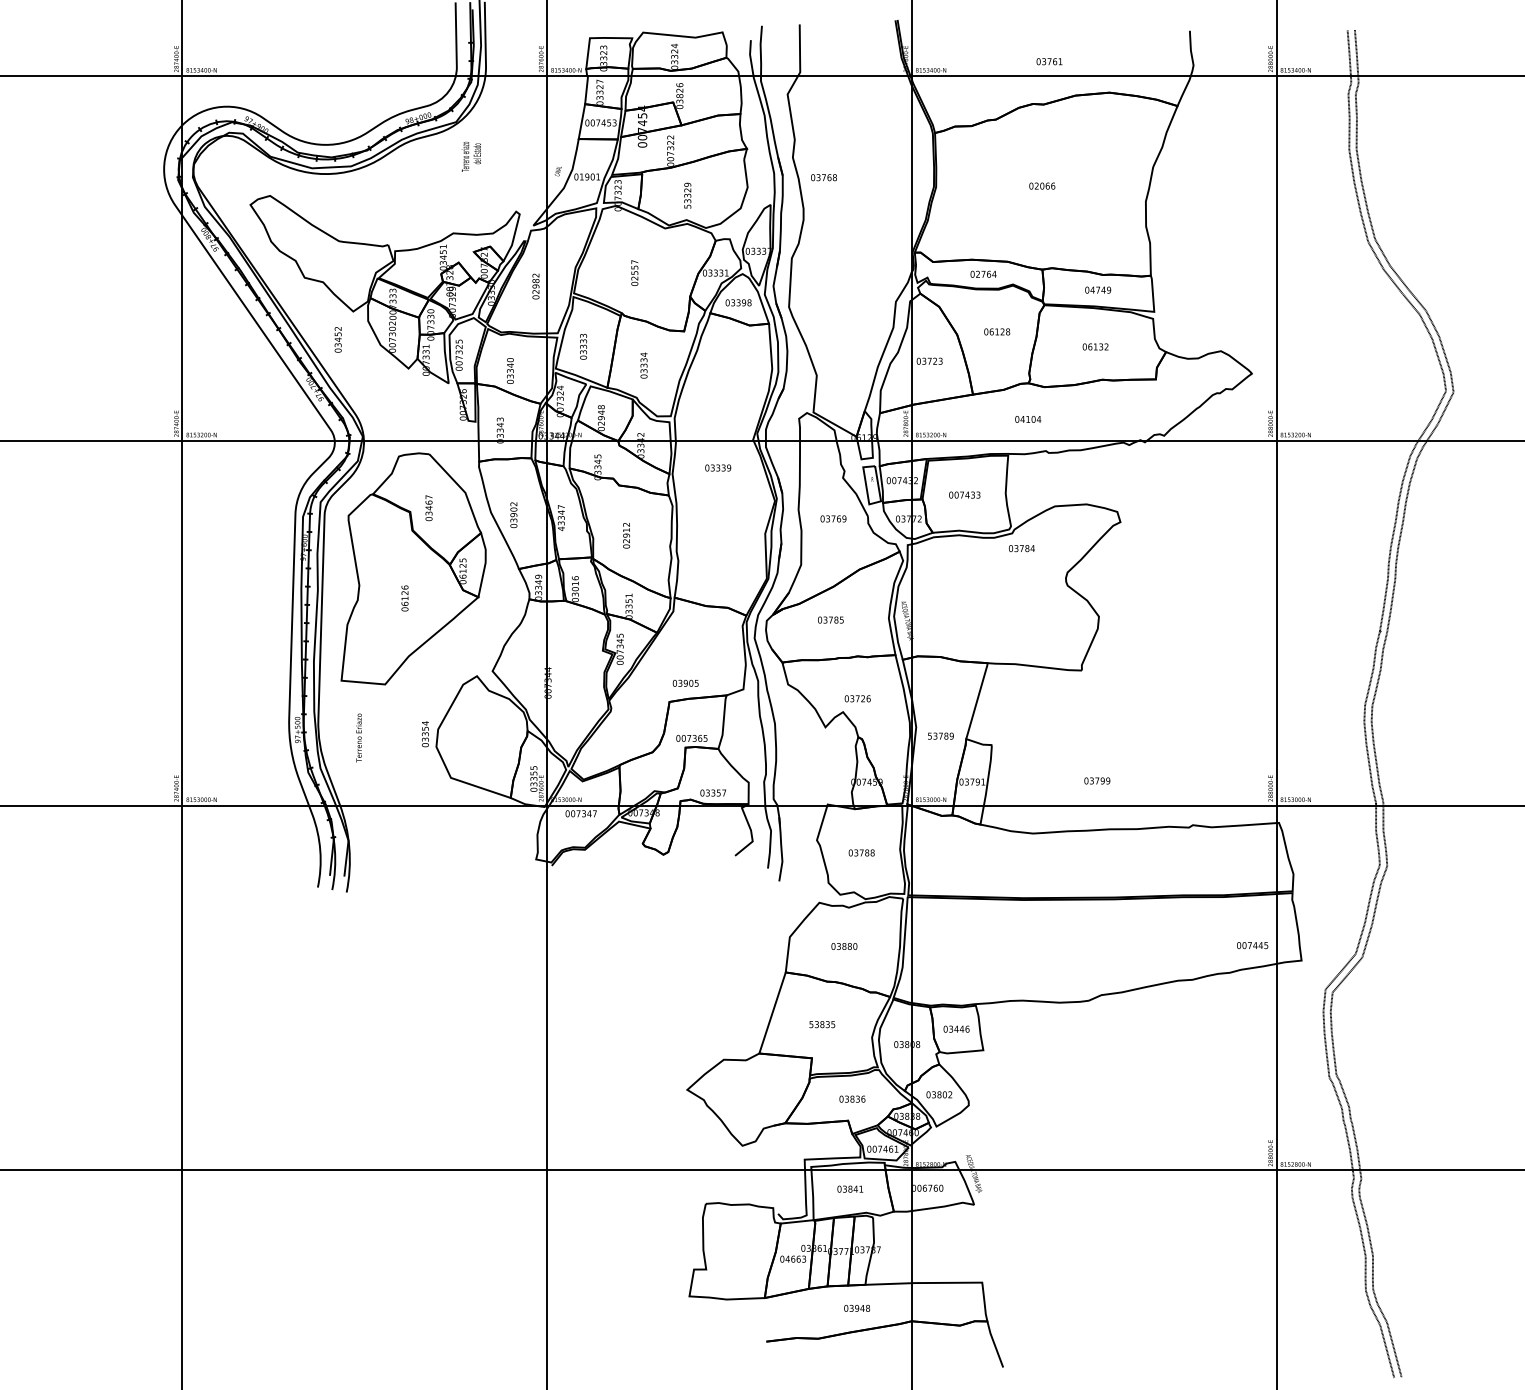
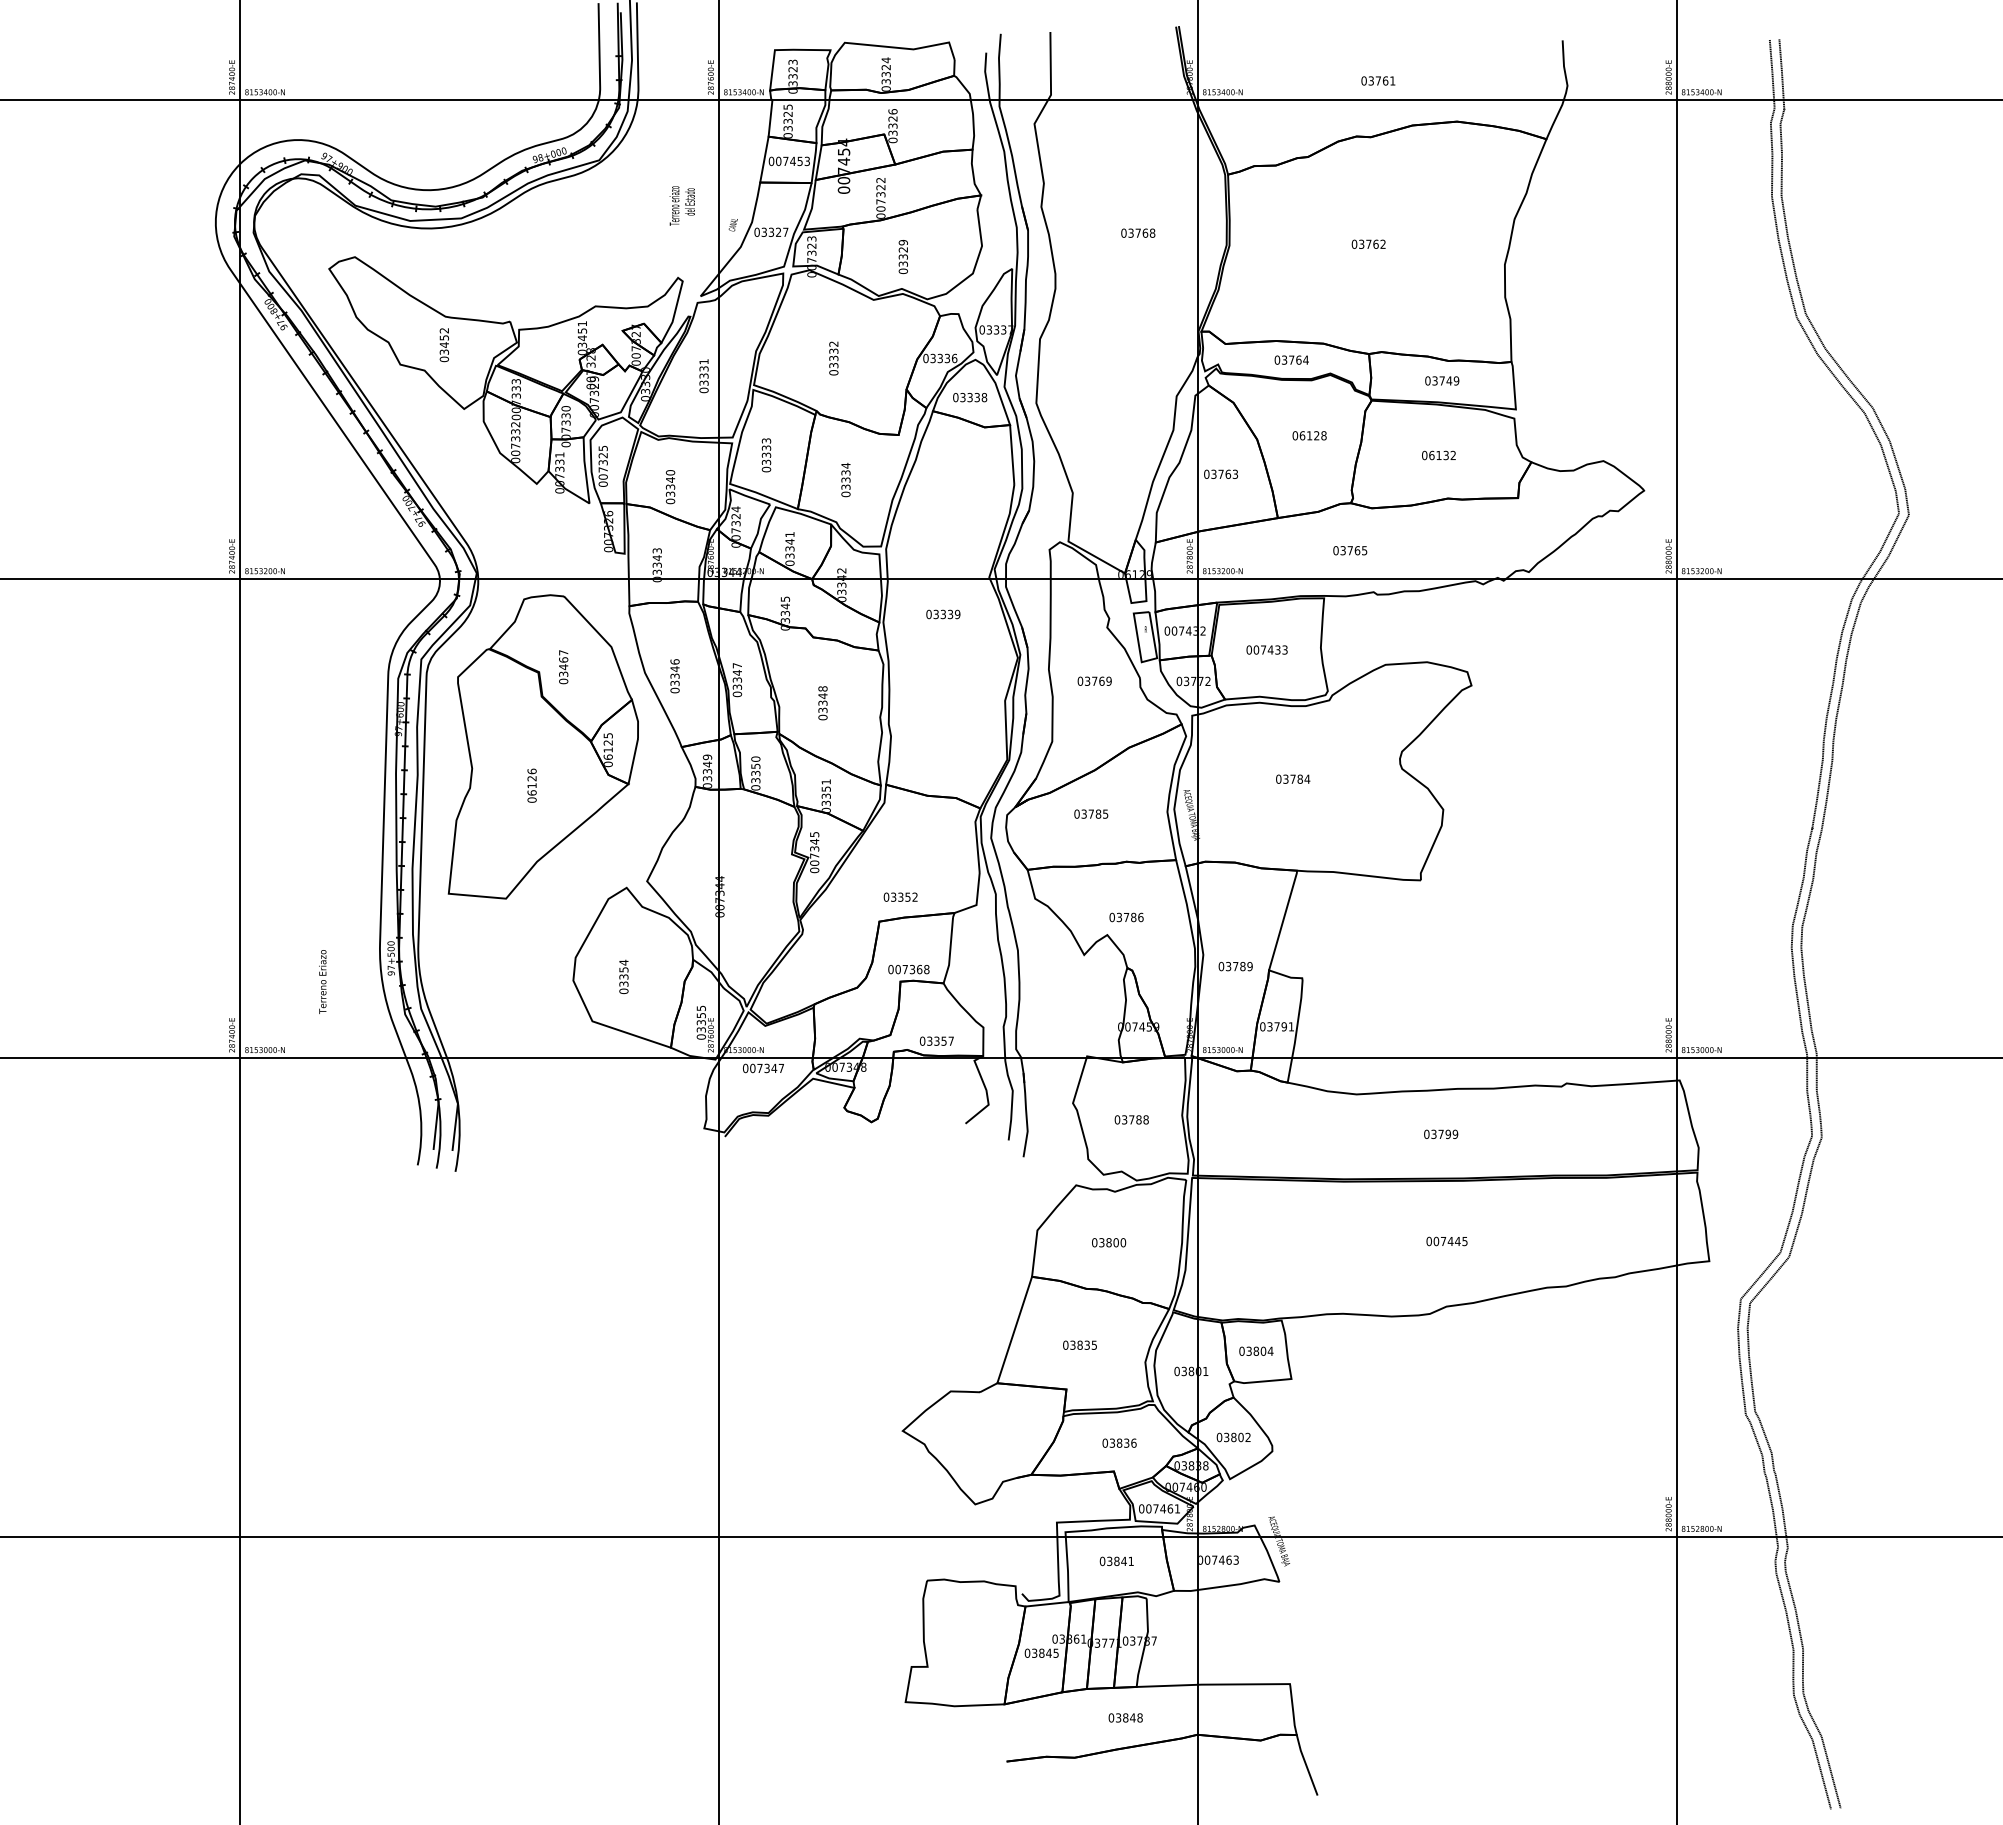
text: (599, 81) -> (787, 106), 03327 -> 03325
text: (679, 95) -> (892, 125), 03826 -> 03326
text: (470, 156) -> (681, 205), moved
text: (589, 176) -> (774, 231), 01901 -> 03327
text: (824, 177) -> (1138, 232), moved
text: (1045, 185) -> (1372, 243), 02066 -> 03762
text: (687, 206) -> (902, 271), 53329 -> 03329
text: (634, 270) -> (833, 354), 02557 -> 03332
text: (726, 273) -> (954, 358), 03331 -> 03336
text: (978, 274) -> (1284, 360), 02764 -> 03764
text: (535, 283) -> (703, 372), 02982 -> 03331
text: (1092, 289) -> (1434, 380), 04749 -> 03749
text: (744, 302) -> (977, 397), 03398 -> 03338
text: (392, 328) -> (515, 431), 007302 -> 007332
text: (337, 340) -> (443, 345), moved
text: (935, 360) -> (1228, 473), 03723 -> 03763
text: (601, 415) -> (789, 545), 02948 -> 03341
text: (1030, 419) -> (1353, 550), 04104 -> 03765
text: (513, 509) -> (674, 669), 03902 -> 03346
text: (561, 528) -> (737, 694), 43347 -> 03347
text: (626, 532) -> (822, 699), 02912 -> 03348
text: (1022, 548) -> (1293, 778), moved
text: (575, 583) -> (755, 766), 03016 -> 03350
text: (690, 682) -> (907, 896), 03905 -> 03352
text: (863, 698) -> (1133, 917), 03726 -> 03786
text: (425, 733) -> (623, 976), moved
text: (930, 736) -> (1221, 966), 53789 -> 03789
text: (358, 737) -> (322, 981), moved
text: (705, 738) -> (926, 969), 007365 -> 007368
text: (1097, 780) -> (1441, 1133), moved
text: (1252, 945) -> (1446, 1241), moved
text: (849, 946) -> (1115, 1242), 03880 -> 03800
text: (811, 1024) -> (1065, 1344), 53835 -> 03835
text: (962, 1028) -> (1263, 1350), 03446 -> 03804
text: (917, 1044) -> (1205, 1371), 03808 -> 03801
text: (933, 1187) -> (1225, 1559), 006760 -> 007463
text: (795, 1258) -> (1044, 1652), 04663 -> 03845
text: (856, 1308) -> (1125, 1717), 03948 -> 03848

